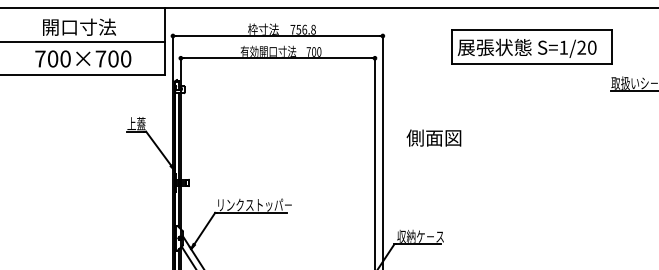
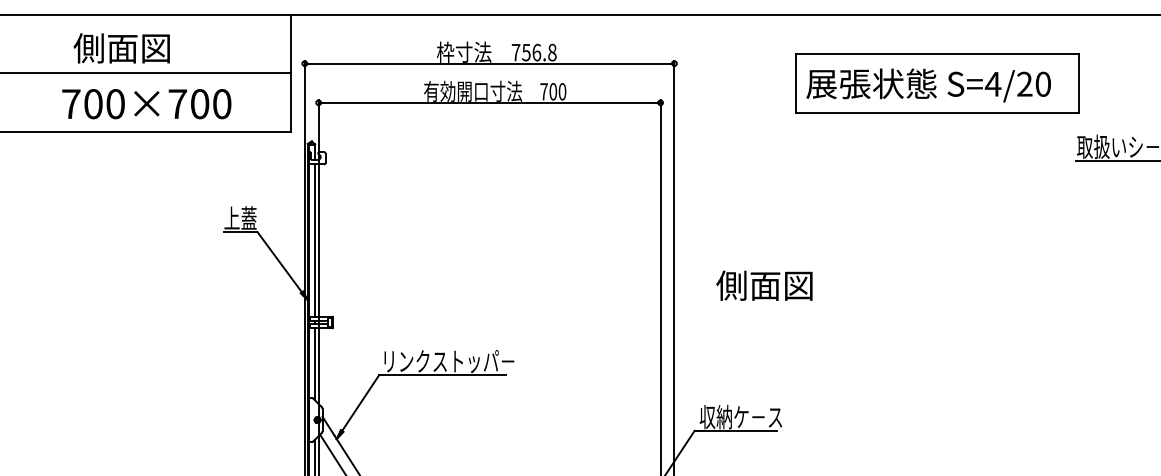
text: (78, 26) -> (138, 46), 開口寸法 -> 側面図
text: (563, 47) -> (992, 83), S=1/20 -> S=4/20
text: (433, 137) -> (763, 284), moved

